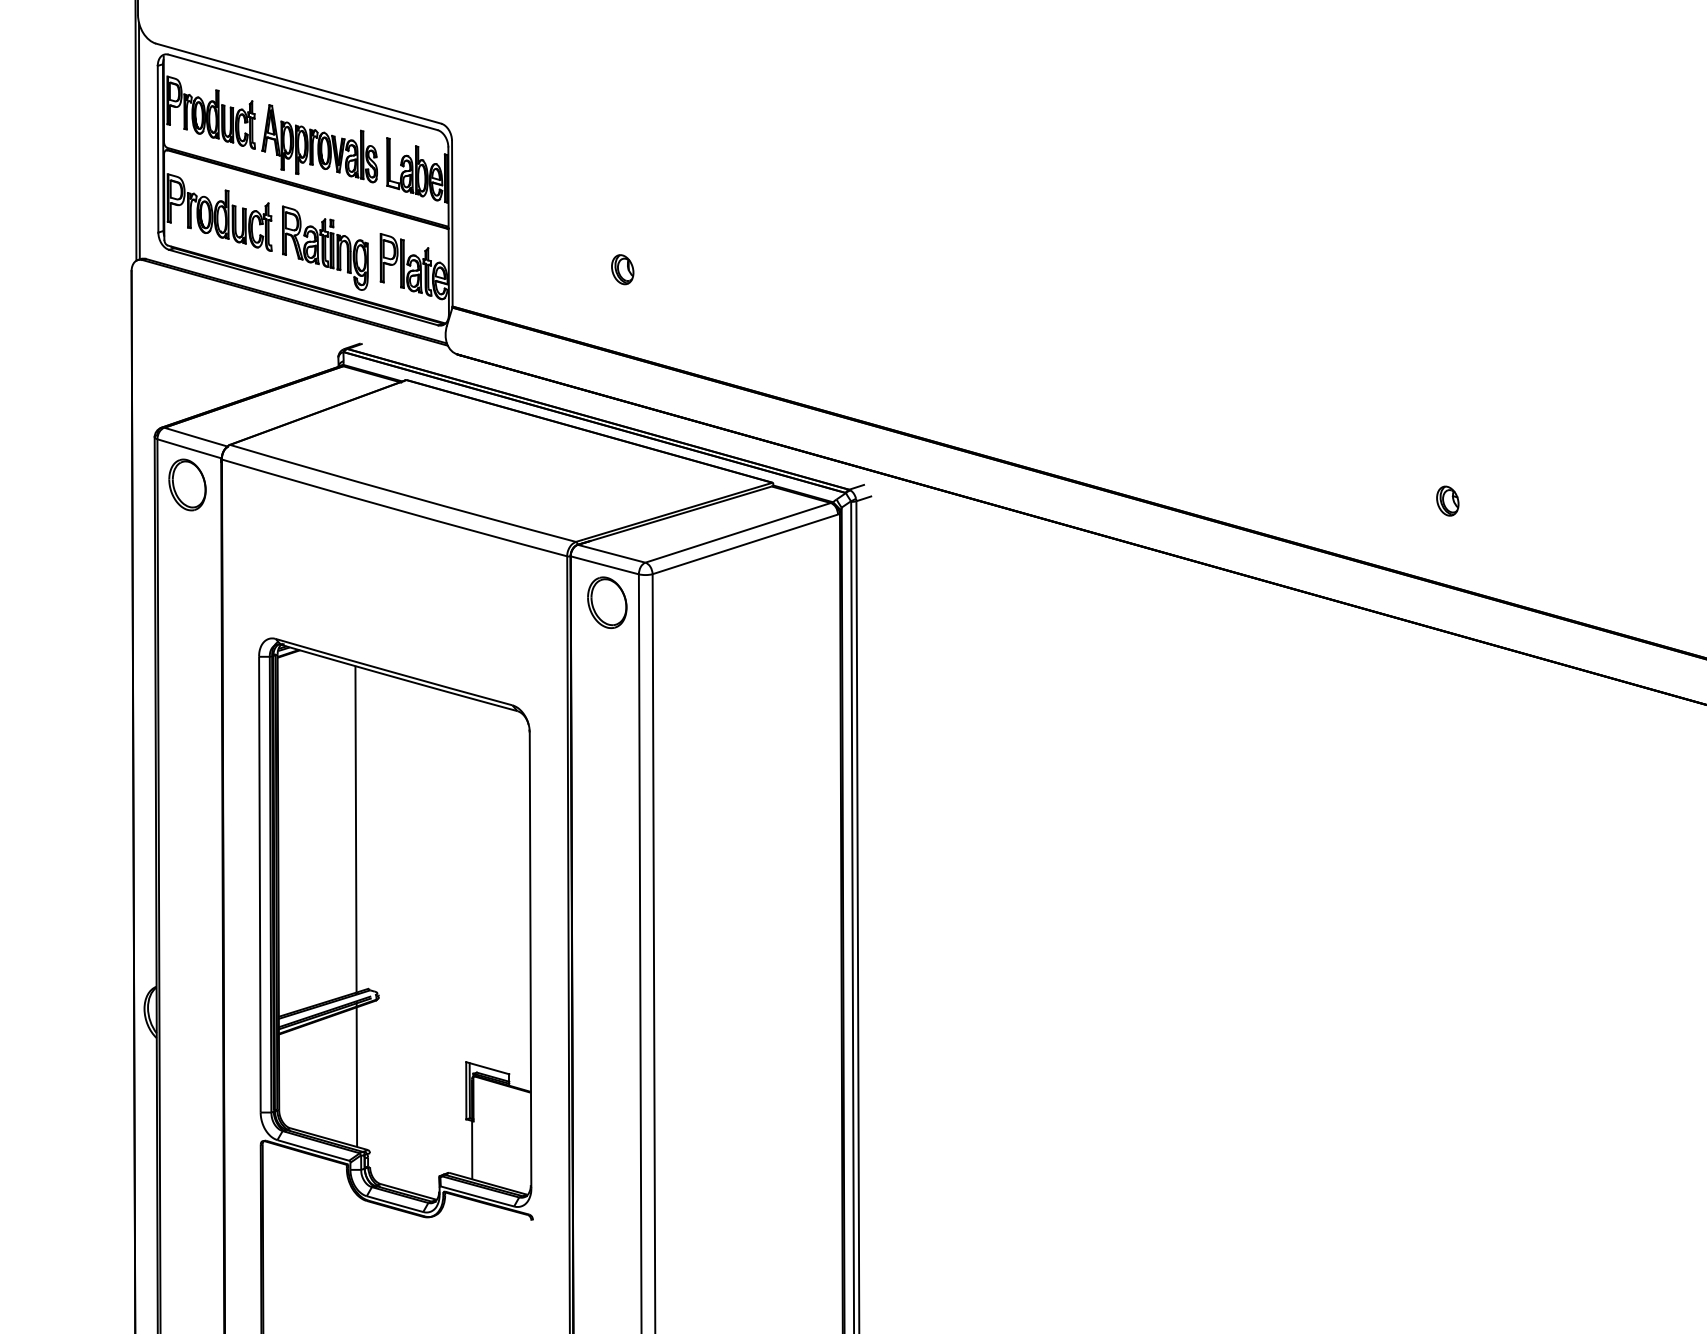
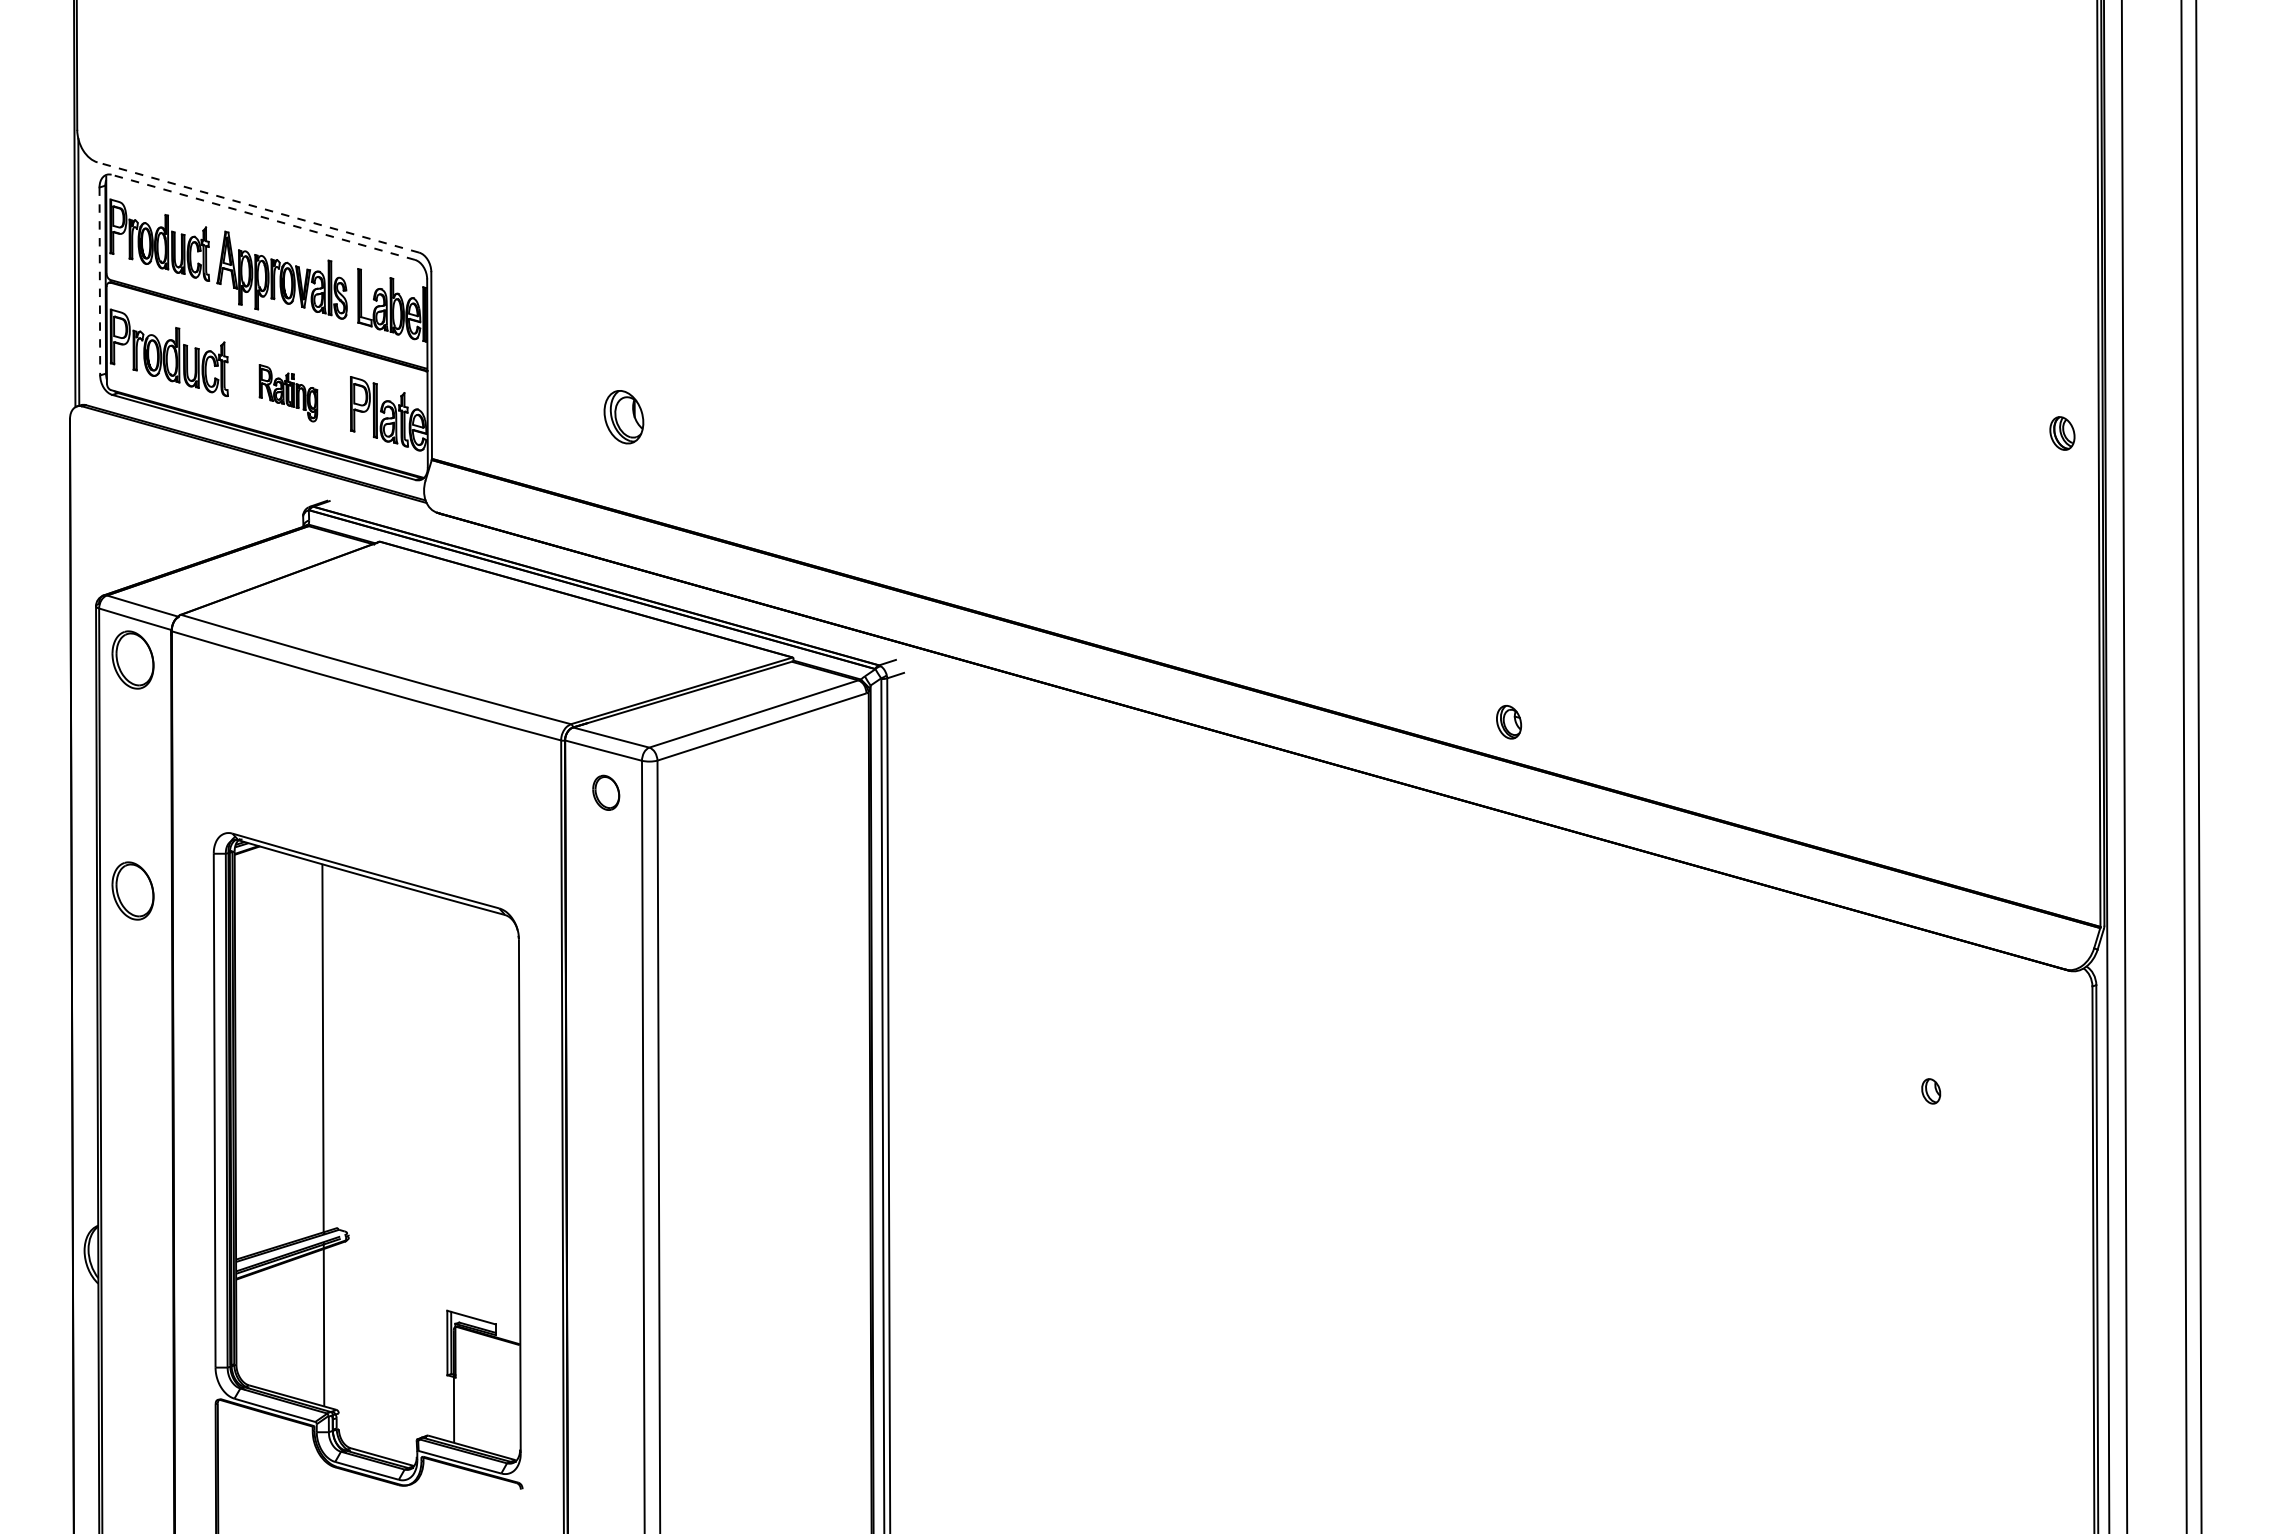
line: (298, 83) -> (258, 207), solid -> dashed
line: (303, 92) -> (263, 217), solid -> dashed
line: (157, 149) -> (99, 281), solid -> dashed
part: (325, 248) -> (288, 393), size x0.6
part: (622, 269) -> (623, 417), size x1.6
part: (1448, 501) -> (1509, 722), moved
part: (606, 602) -> (605, 792), size x0.6
part: (187, 689) -> (132, 890), added

